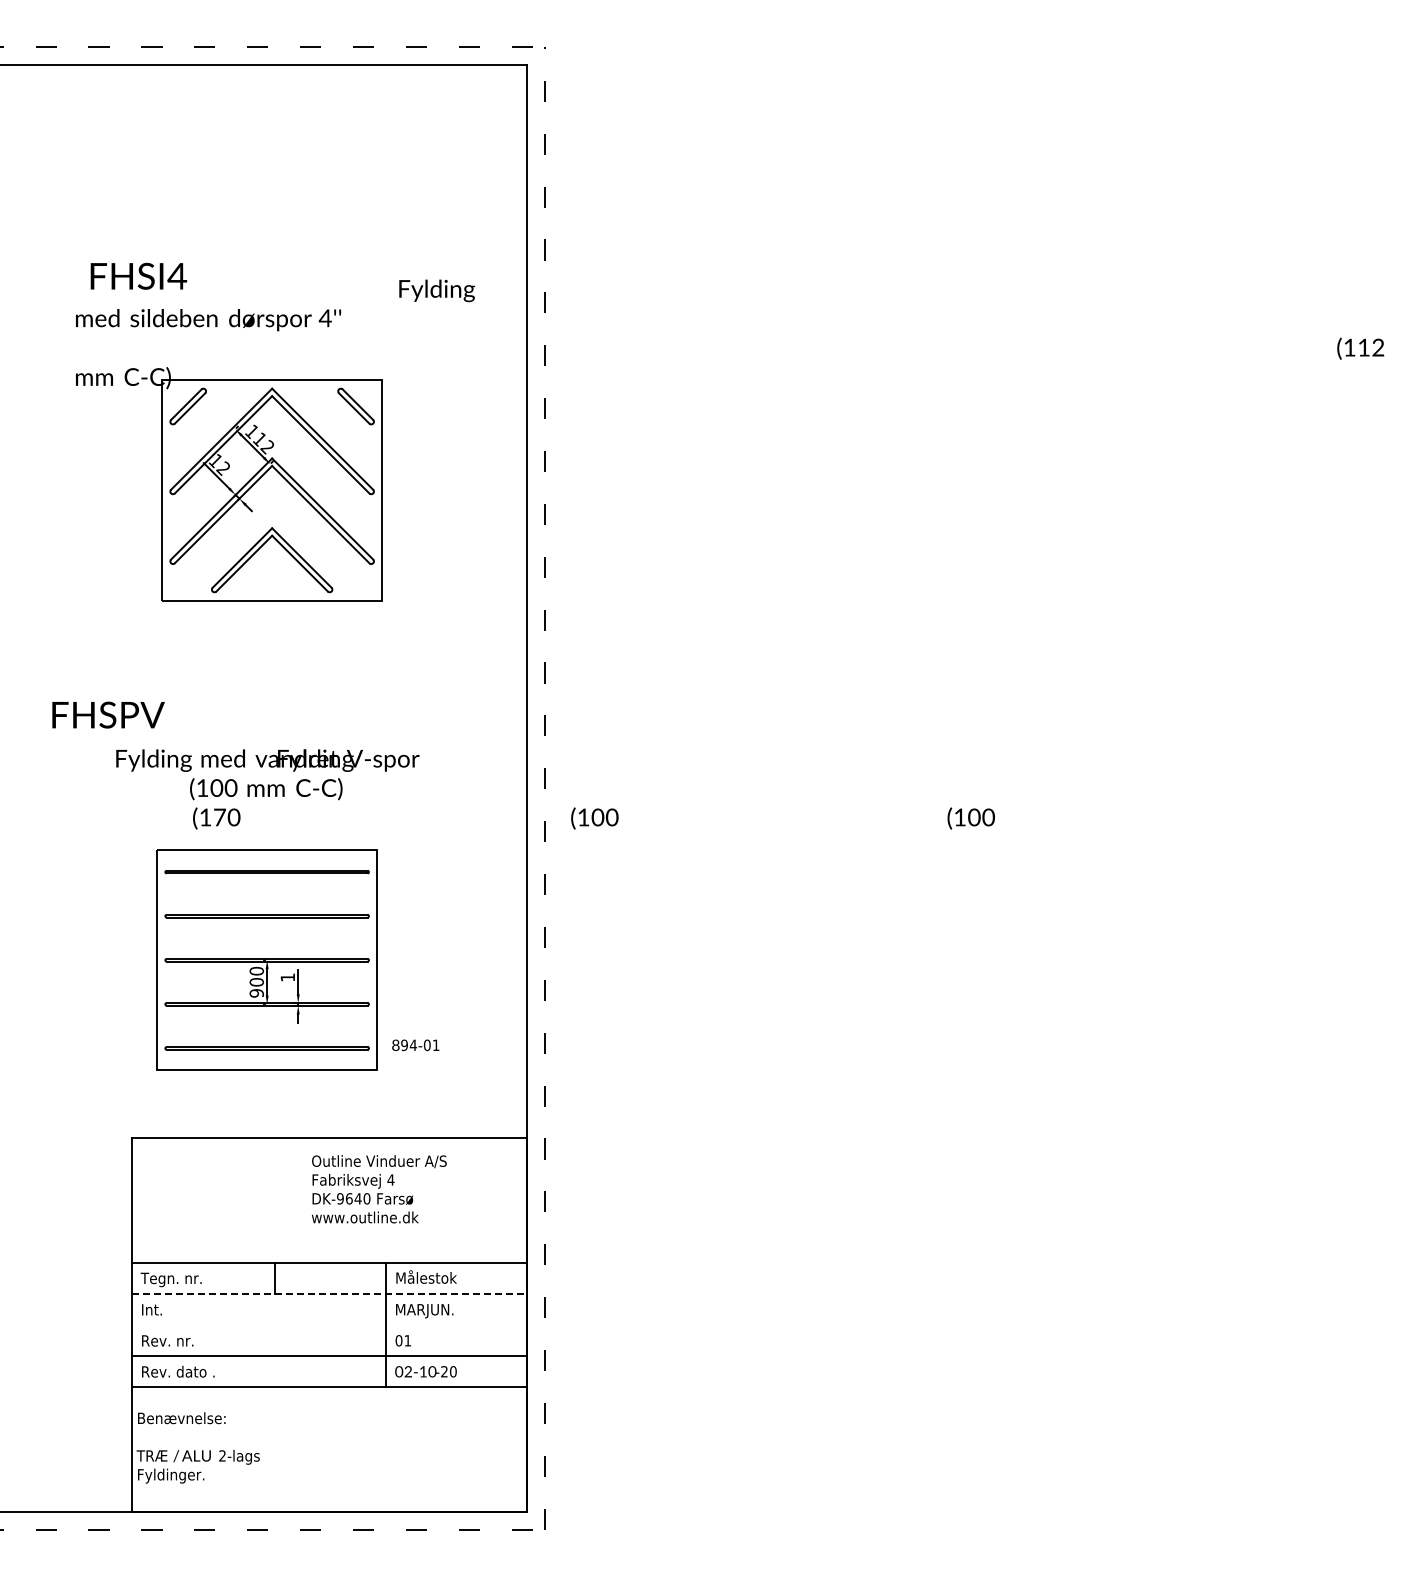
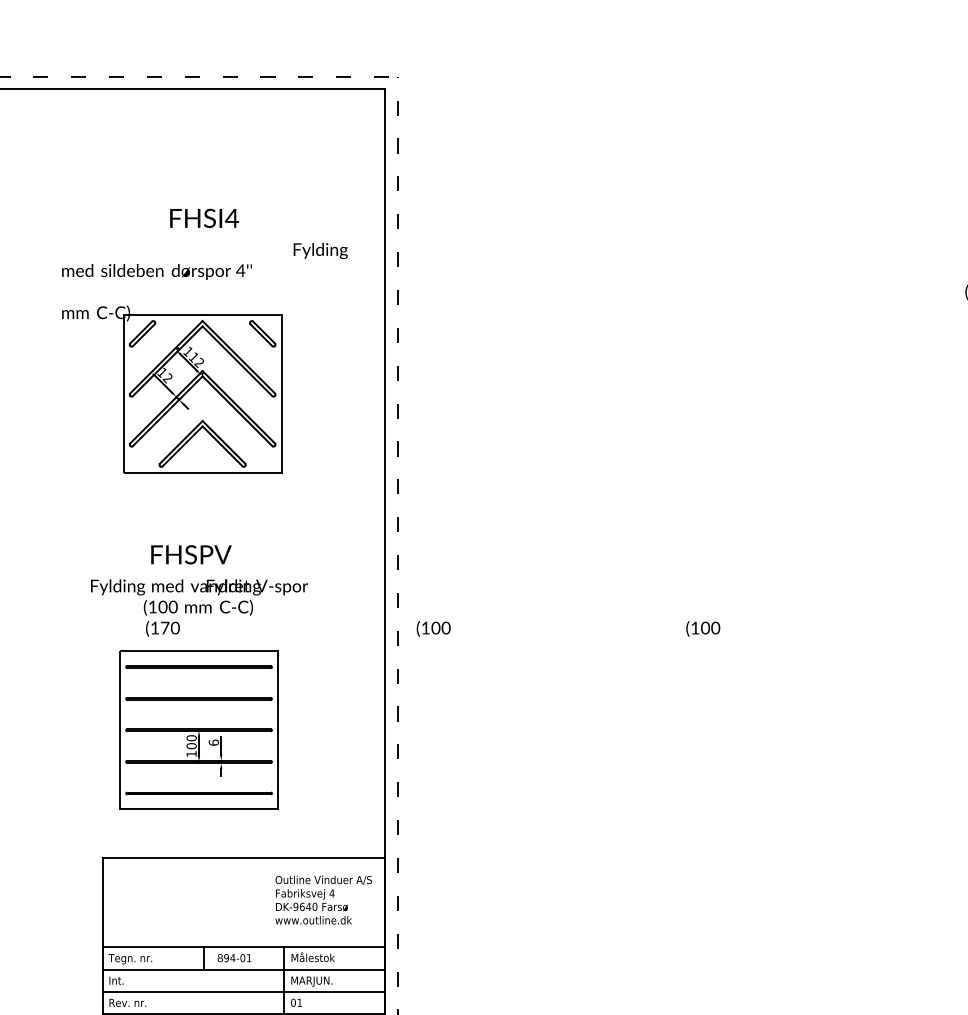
text: (138, 275) -> (204, 217), moved
text: (108, 714) -> (191, 554), moved
text: (287, 977) -> (213, 742), 1 -> 6
text: (256, 993) -> (191, 754), 900 -> 100
text: (415, 1045) -> (234, 958), moved
text: (379, 1189) -> (323, 900), moved
line: (330, 1294) -> (244, 969), dashed -> solid
line: (329, 1325) -> (243, 991), added

